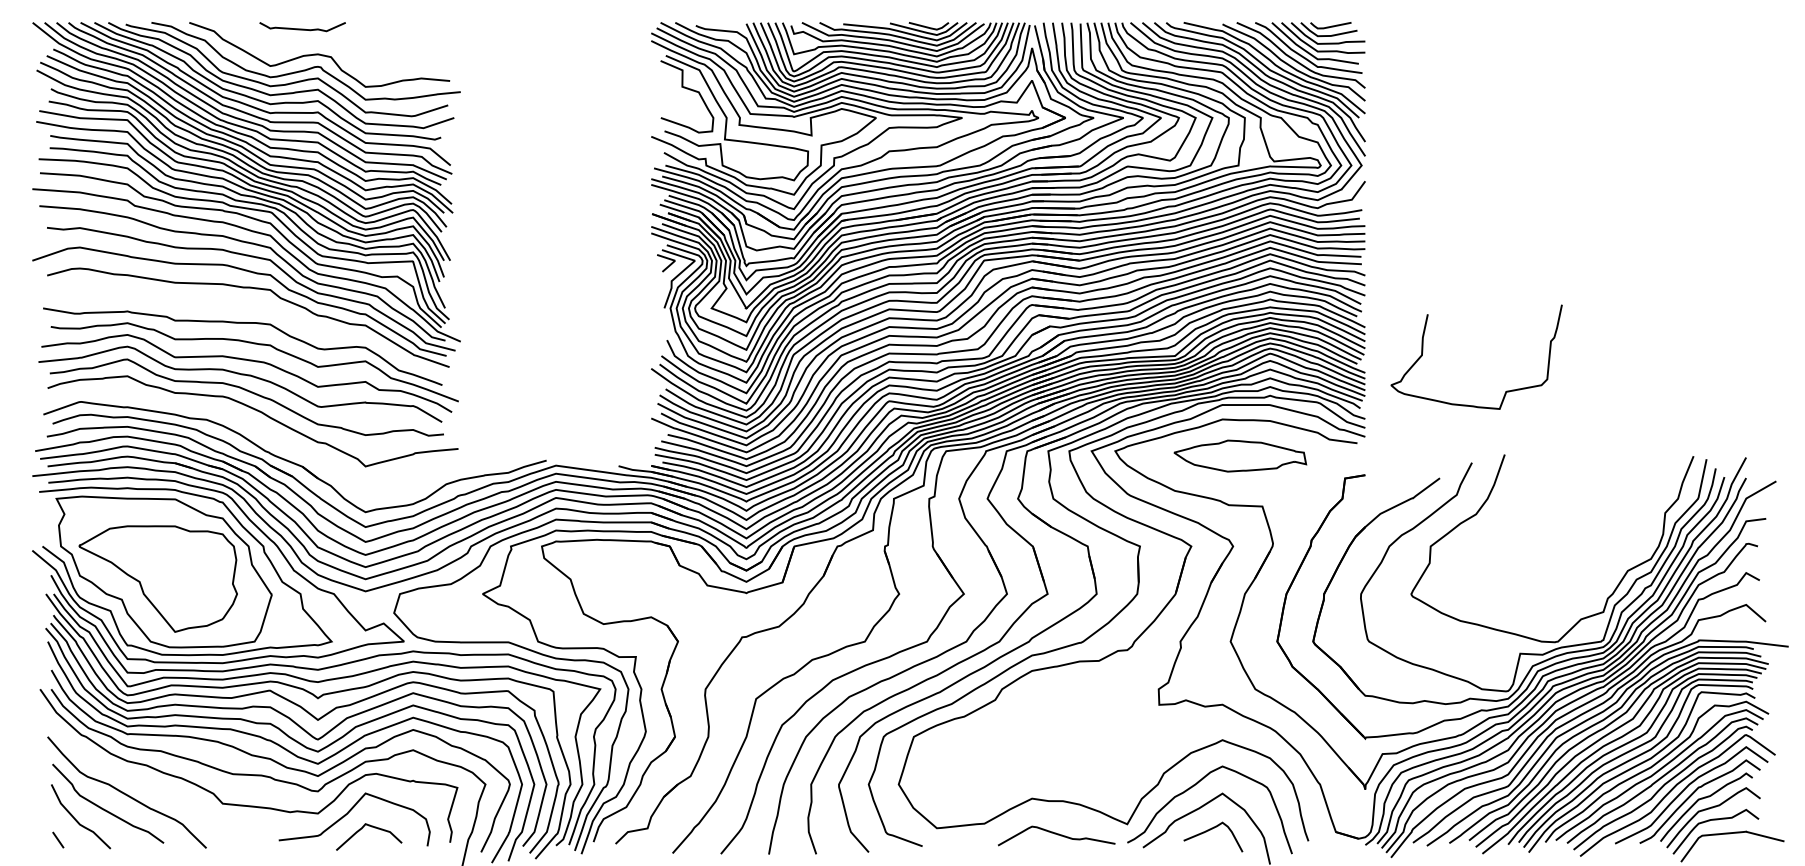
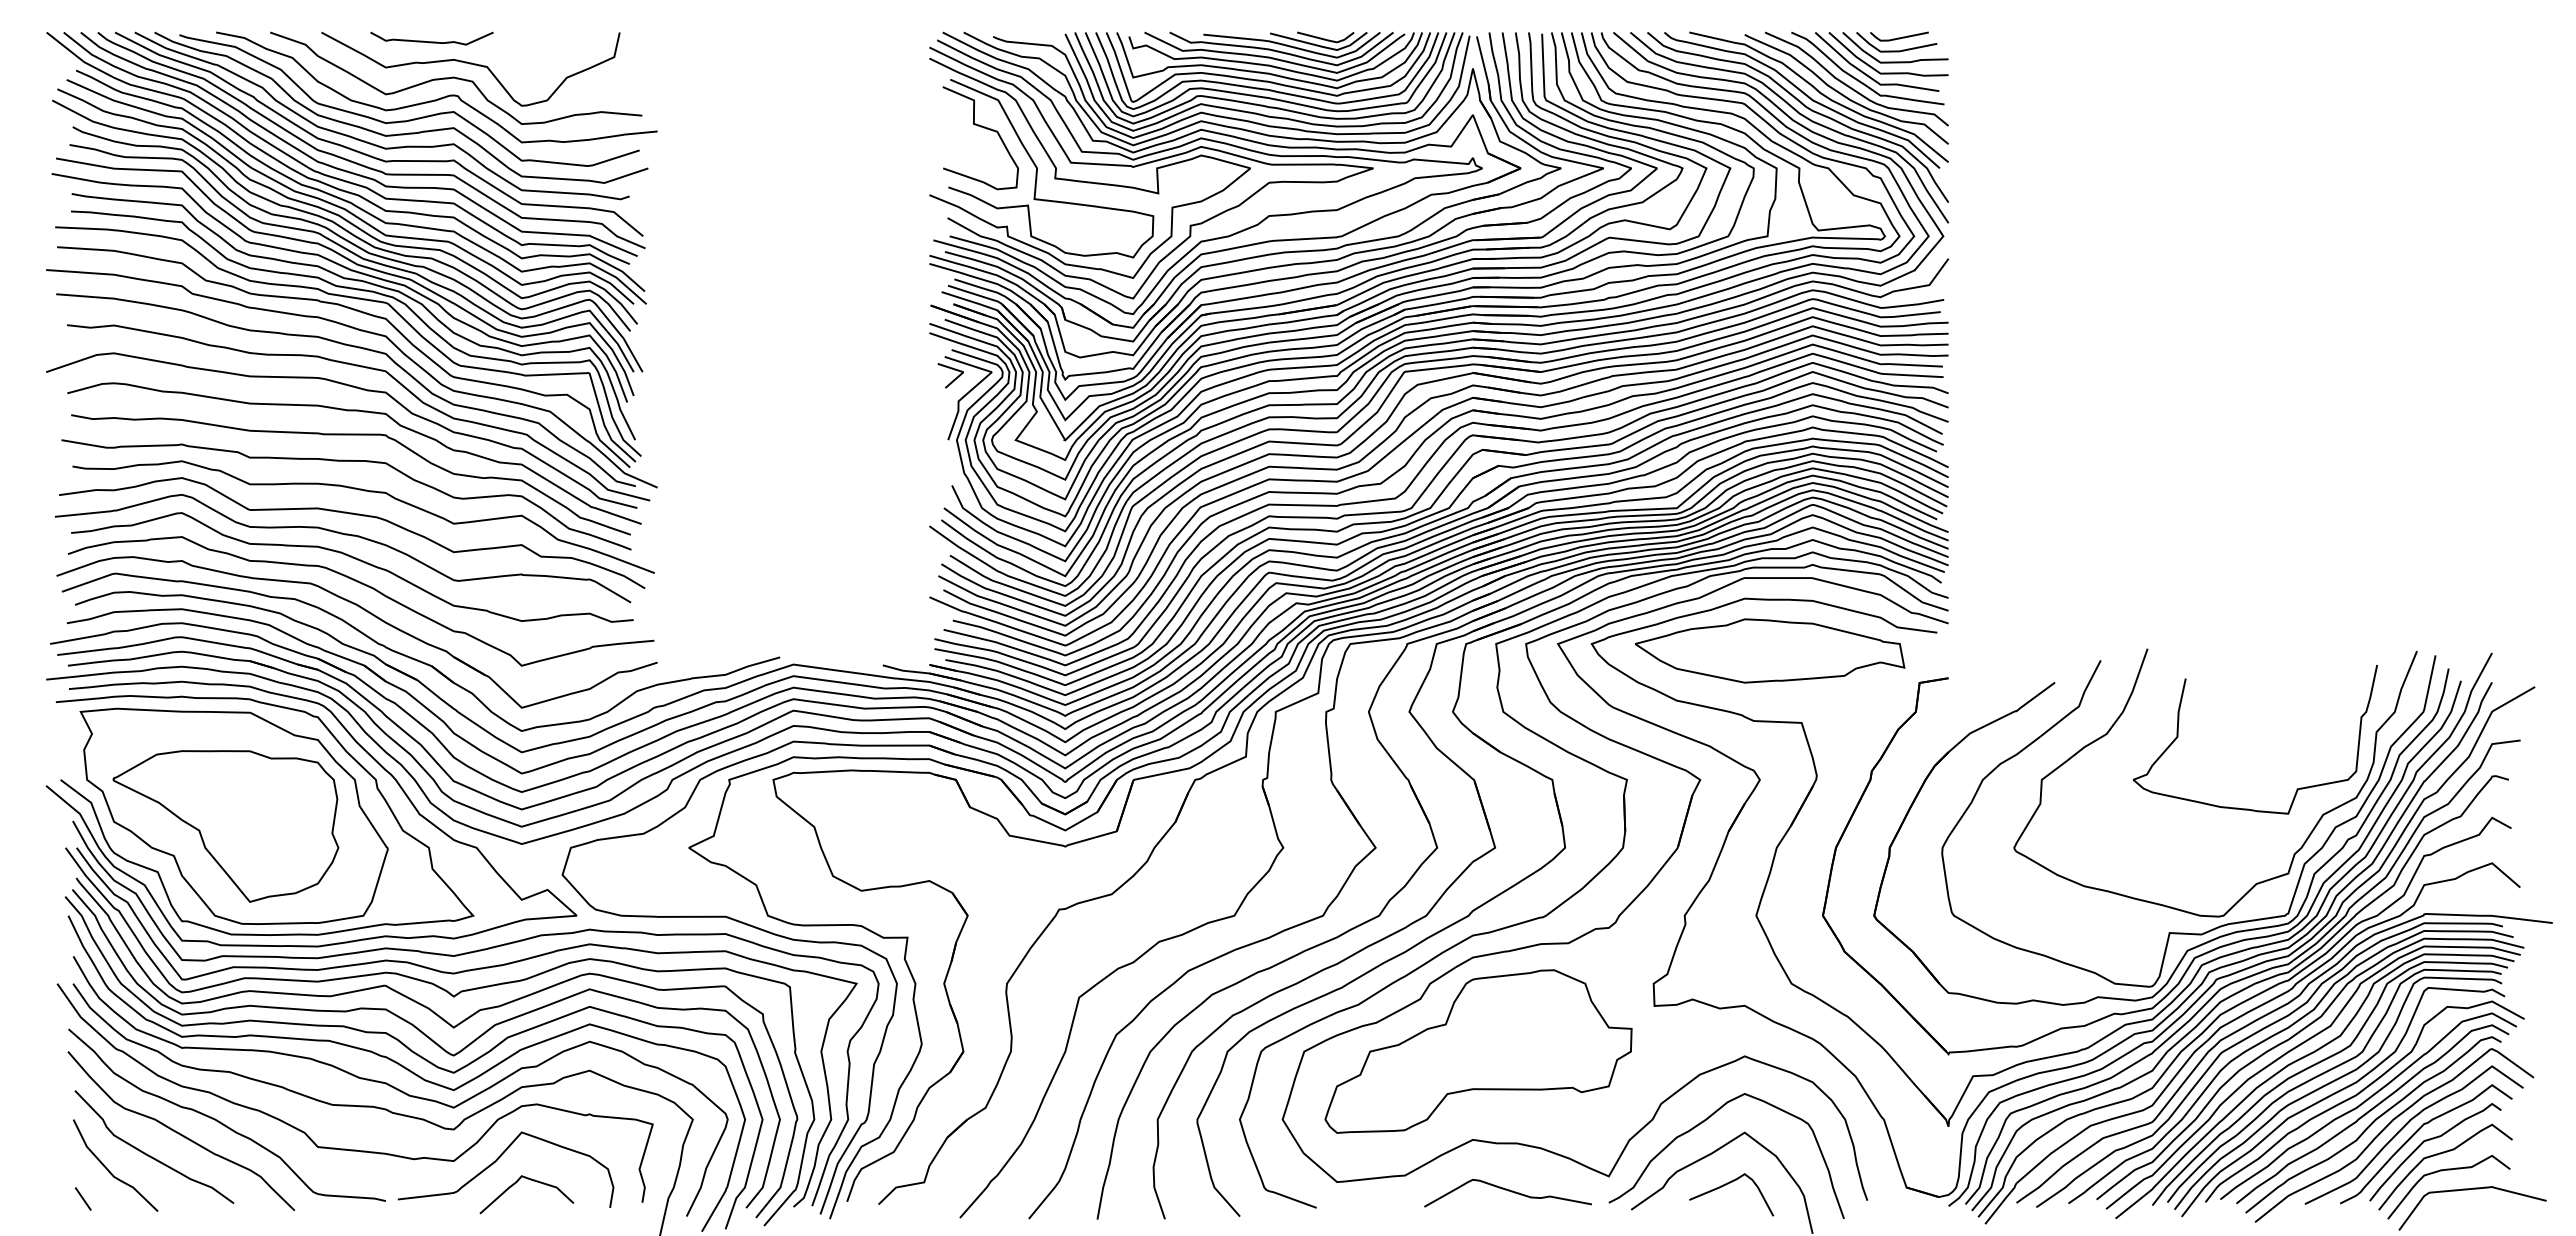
curve: (329, 45) -> (470, 64), added
curve: (245, 305) -> (350, 435), added
curve: (1506, 391) -> (2297, 788), moved
part: (258, 429) -> (368, 613), added
part: (1239, 455) -> (1769, 650), size x1.43
part: (1035, 736) -> (1478, 1051), added
curve: (155, 786) -> (222, 1122), added

